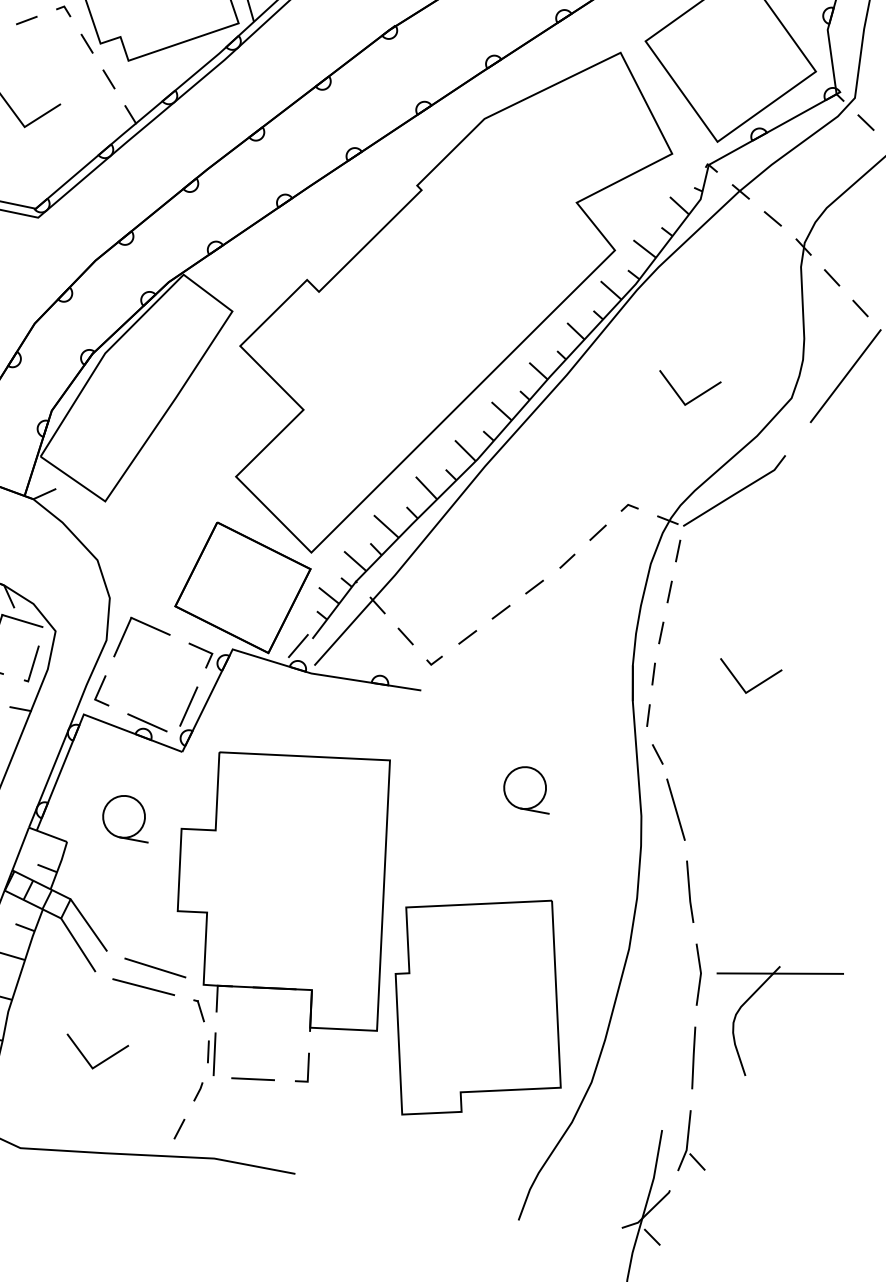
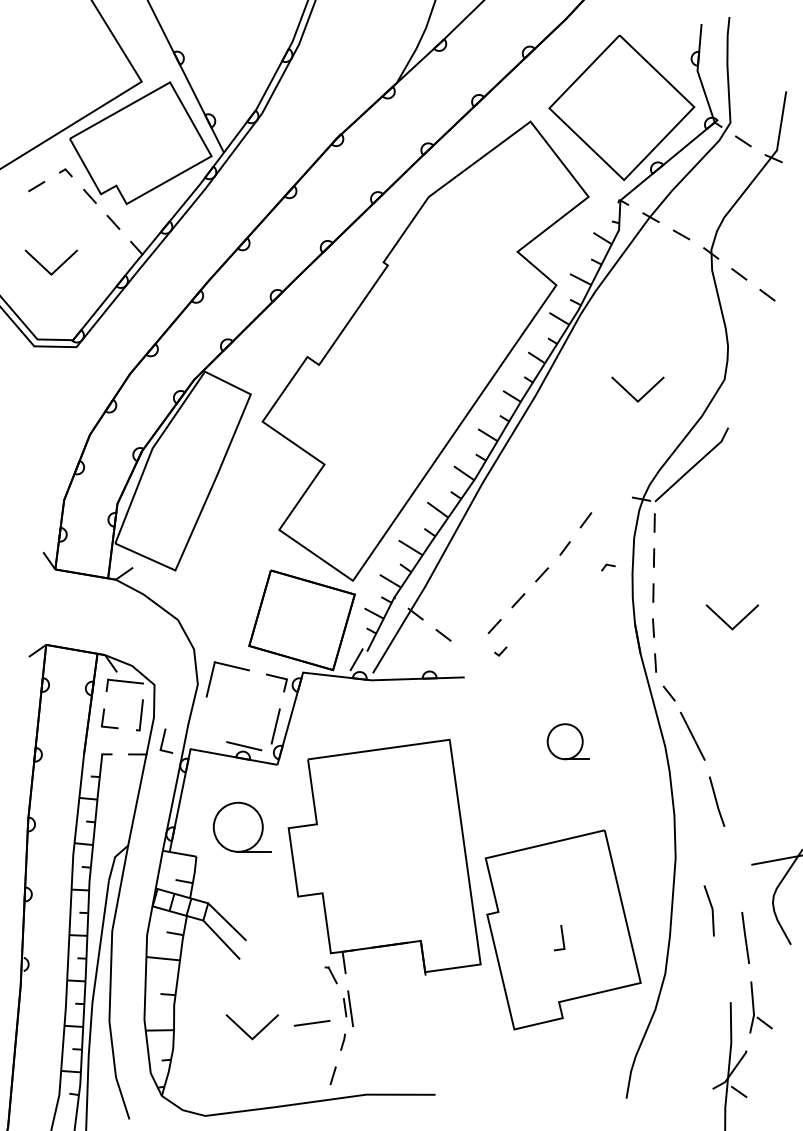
line: (845, 376) -> (765, 353), removed
line: (631, 507) -> (609, 566), moved
line: (435, 660) -> (501, 651), moved
line: (102, 686) -> (164, 738), moved
part: (127, 816) -> (242, 826), size x1.4
line: (155, 967) -> (288, 946), removed
line: (699, 974) -> (711, 910), moved
line: (143, 987) -> (281, 964), removed
line: (306, 1066) -> (561, 936), moved
line: (252, 1079) -> (311, 1023), moved

